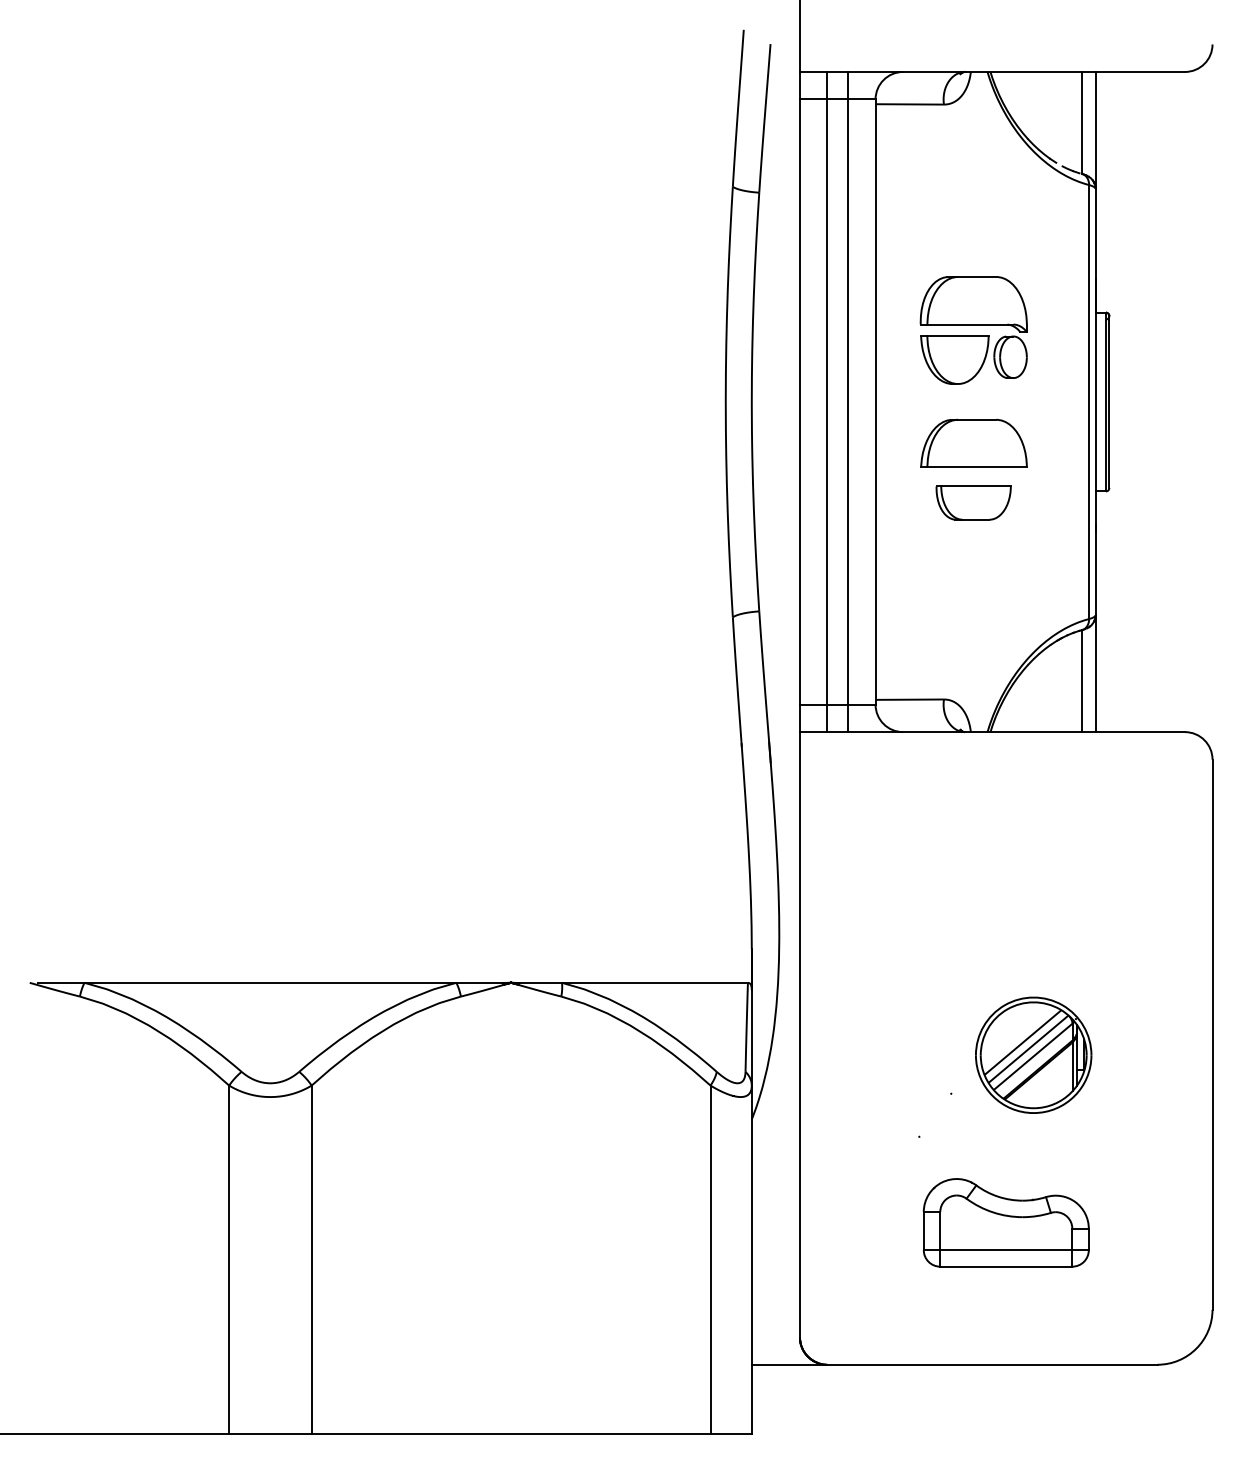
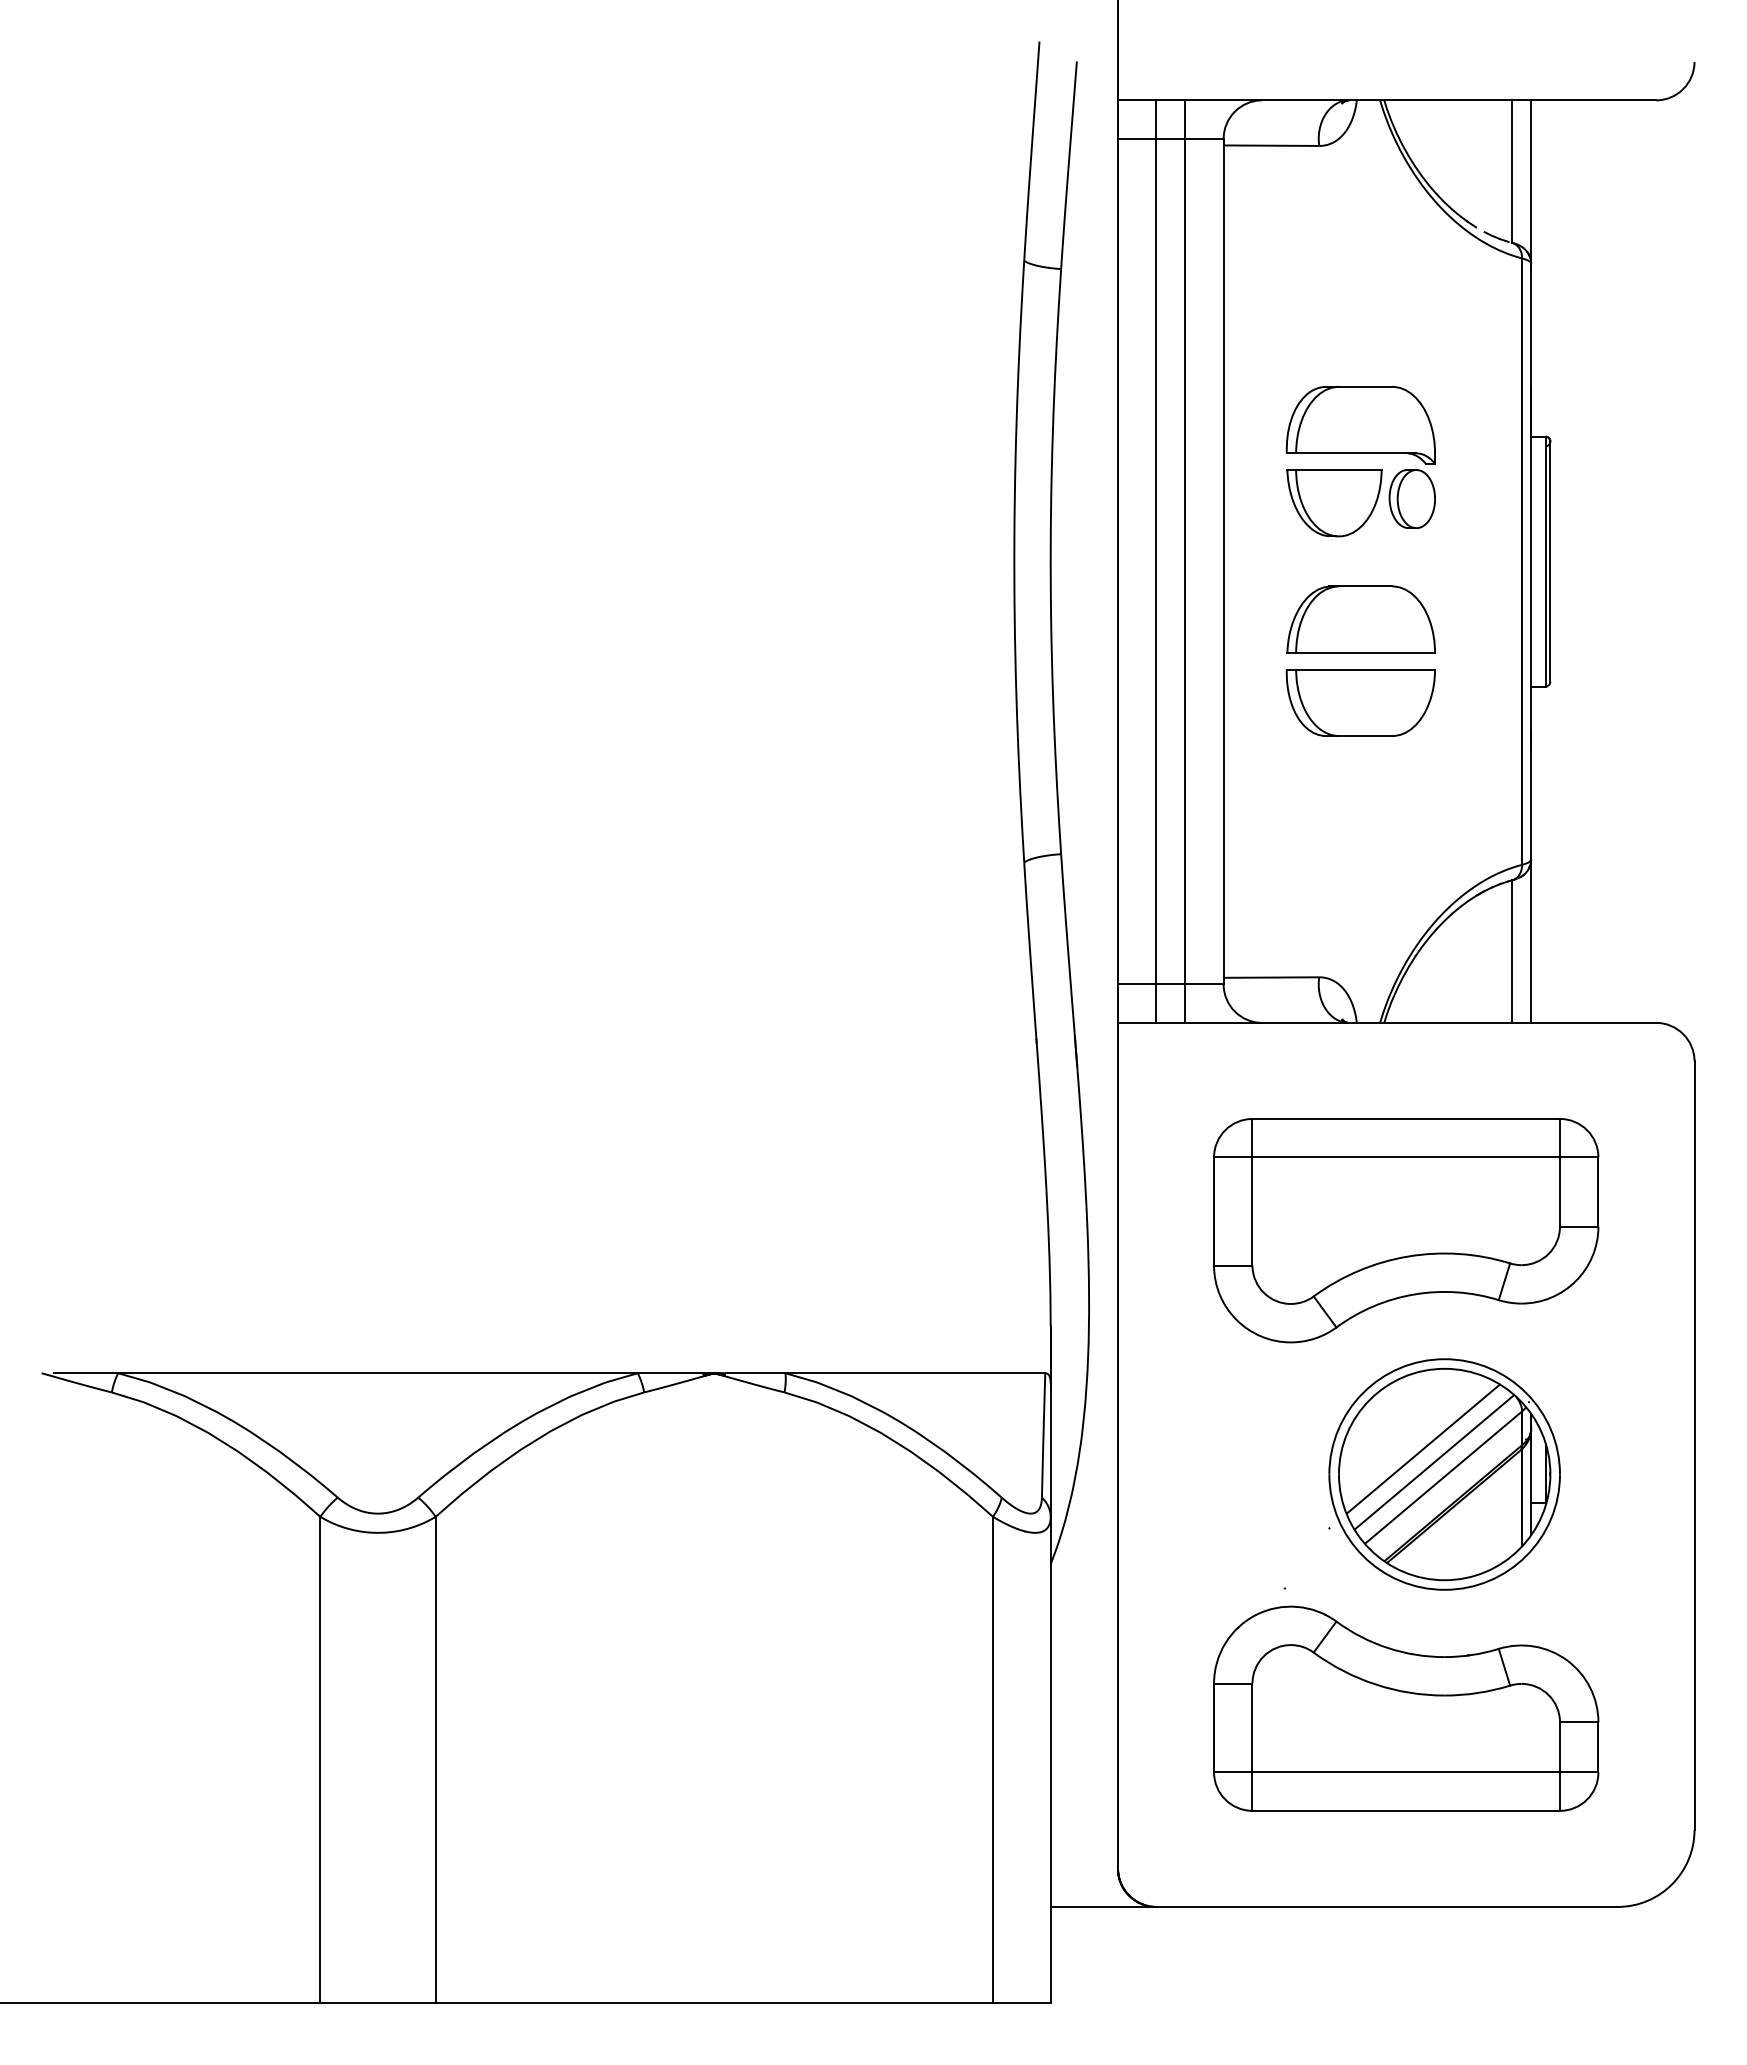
part: (973, 502) -> (1360, 702), size x1.43
part: (1006, 880) -> (1406, 1230), added
part: (1033, 1055) -> (1444, 1474), size x1.43
part: (1006, 1222) -> (1406, 1708), size x1.67

